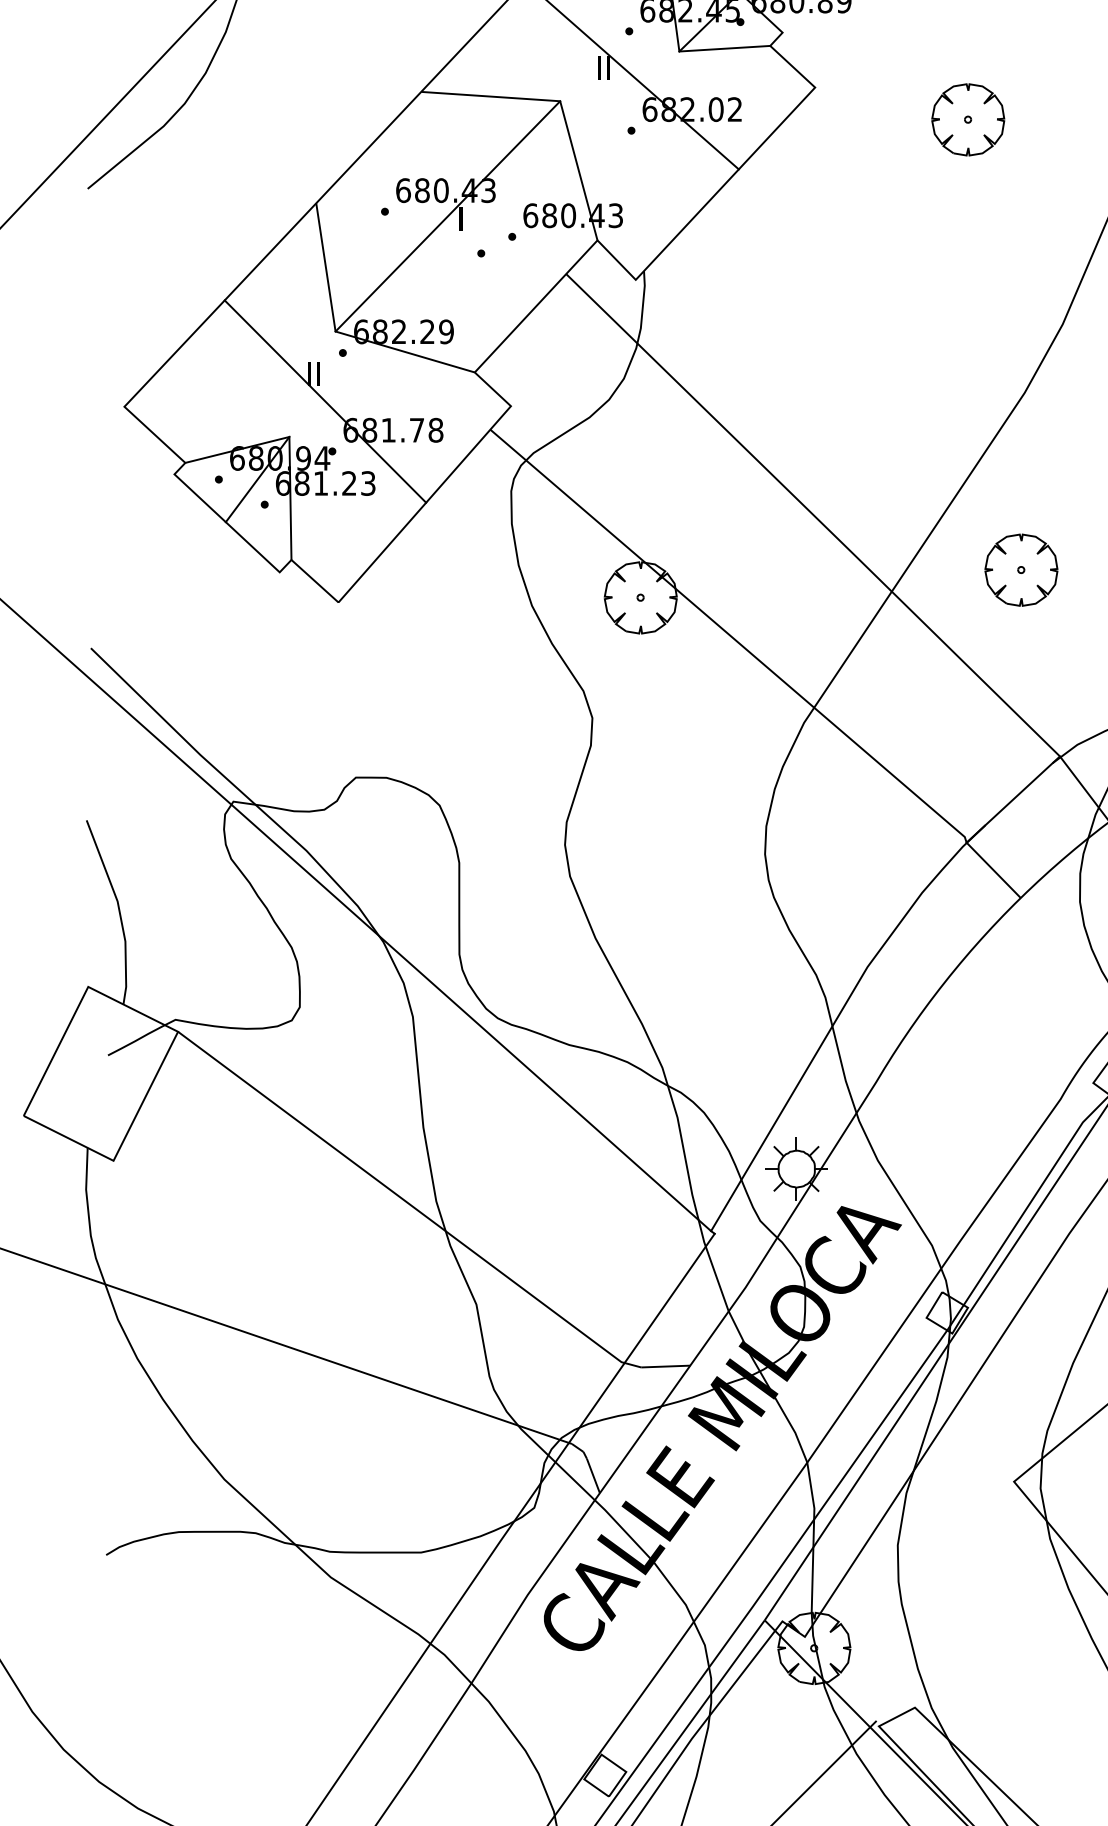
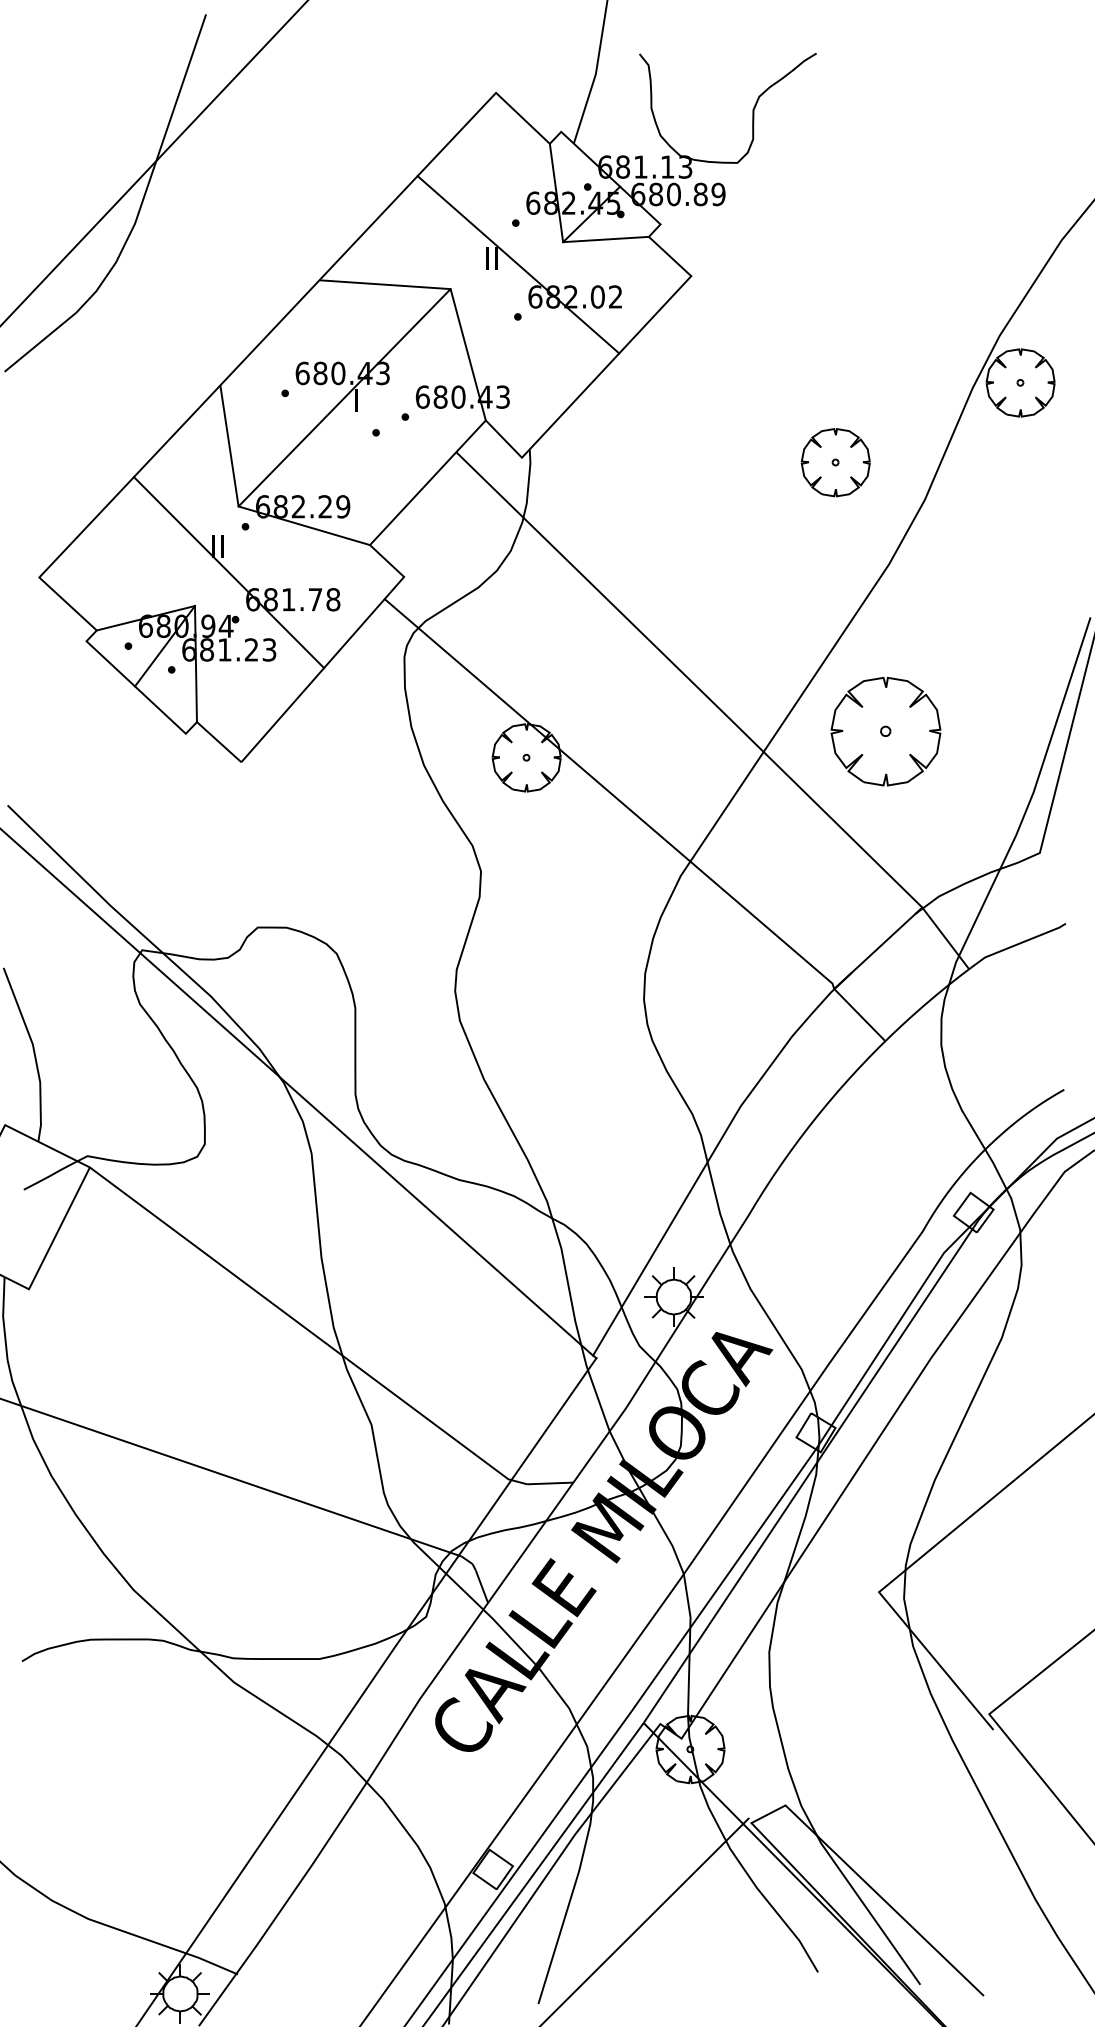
part: (967, 119) -> (835, 462), moved
part: (1020, 569) -> (885, 731), size x1.6

